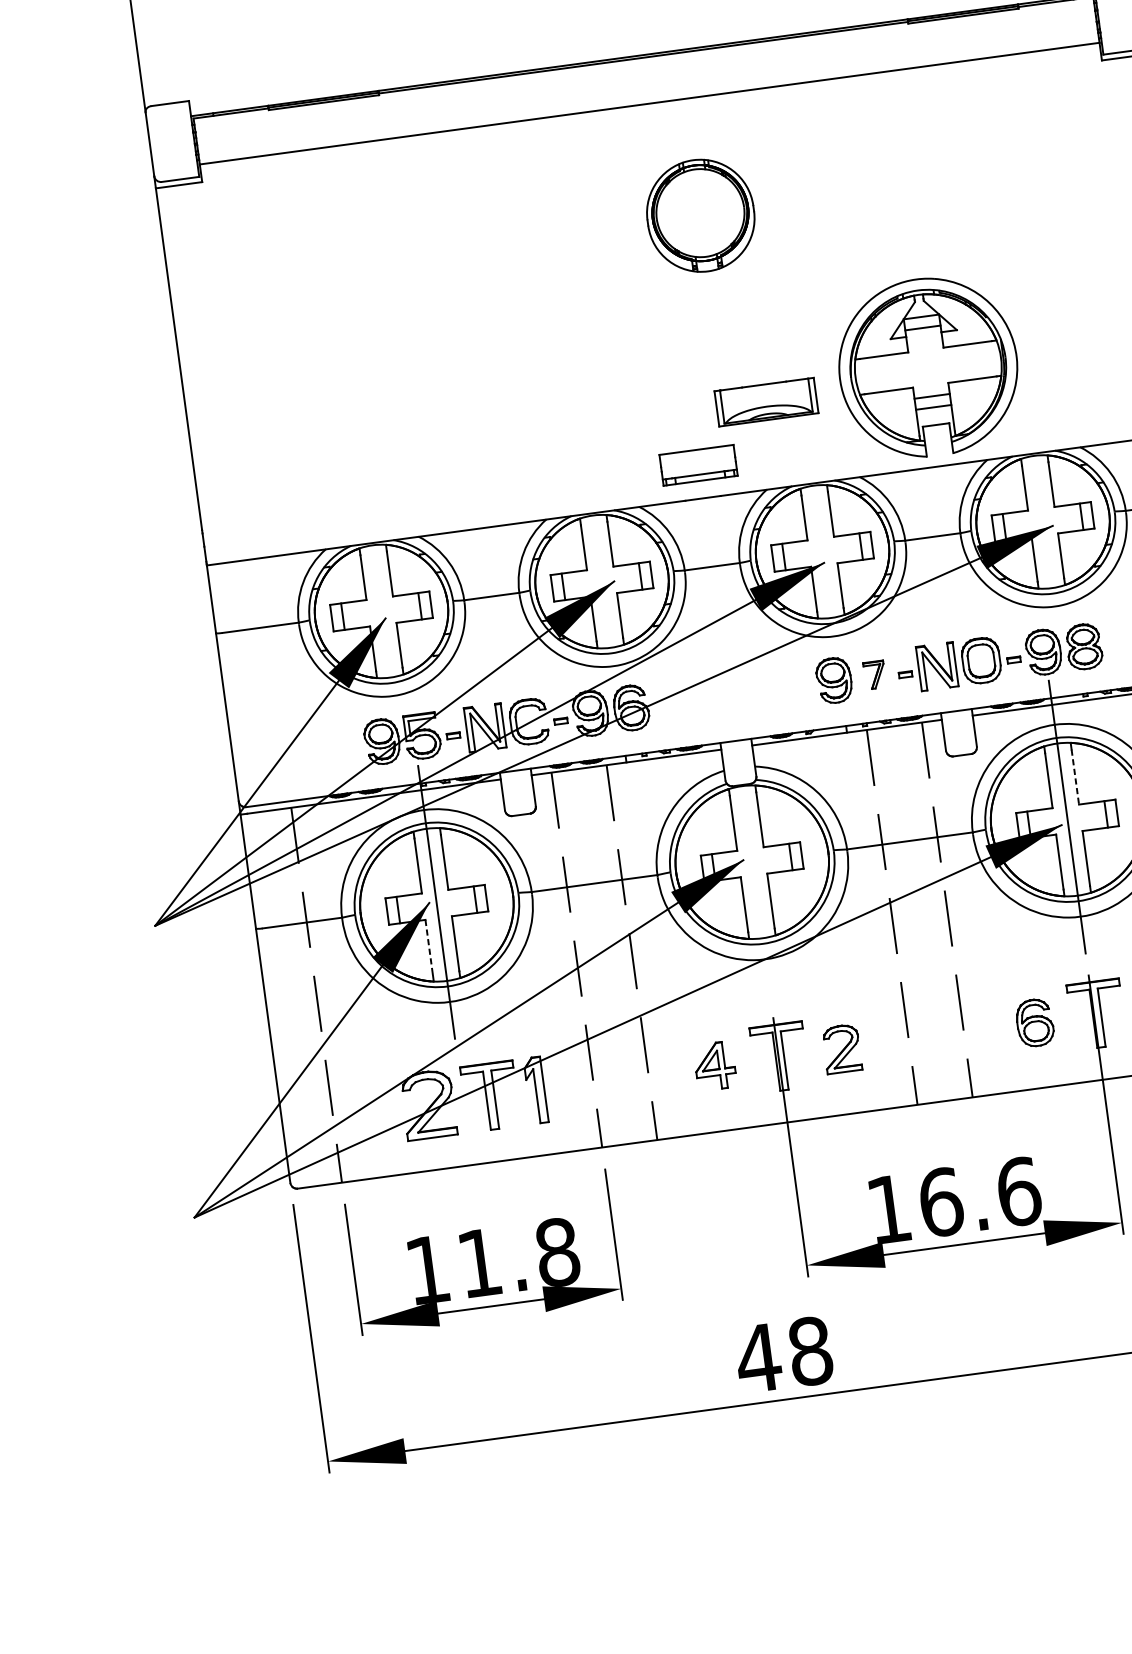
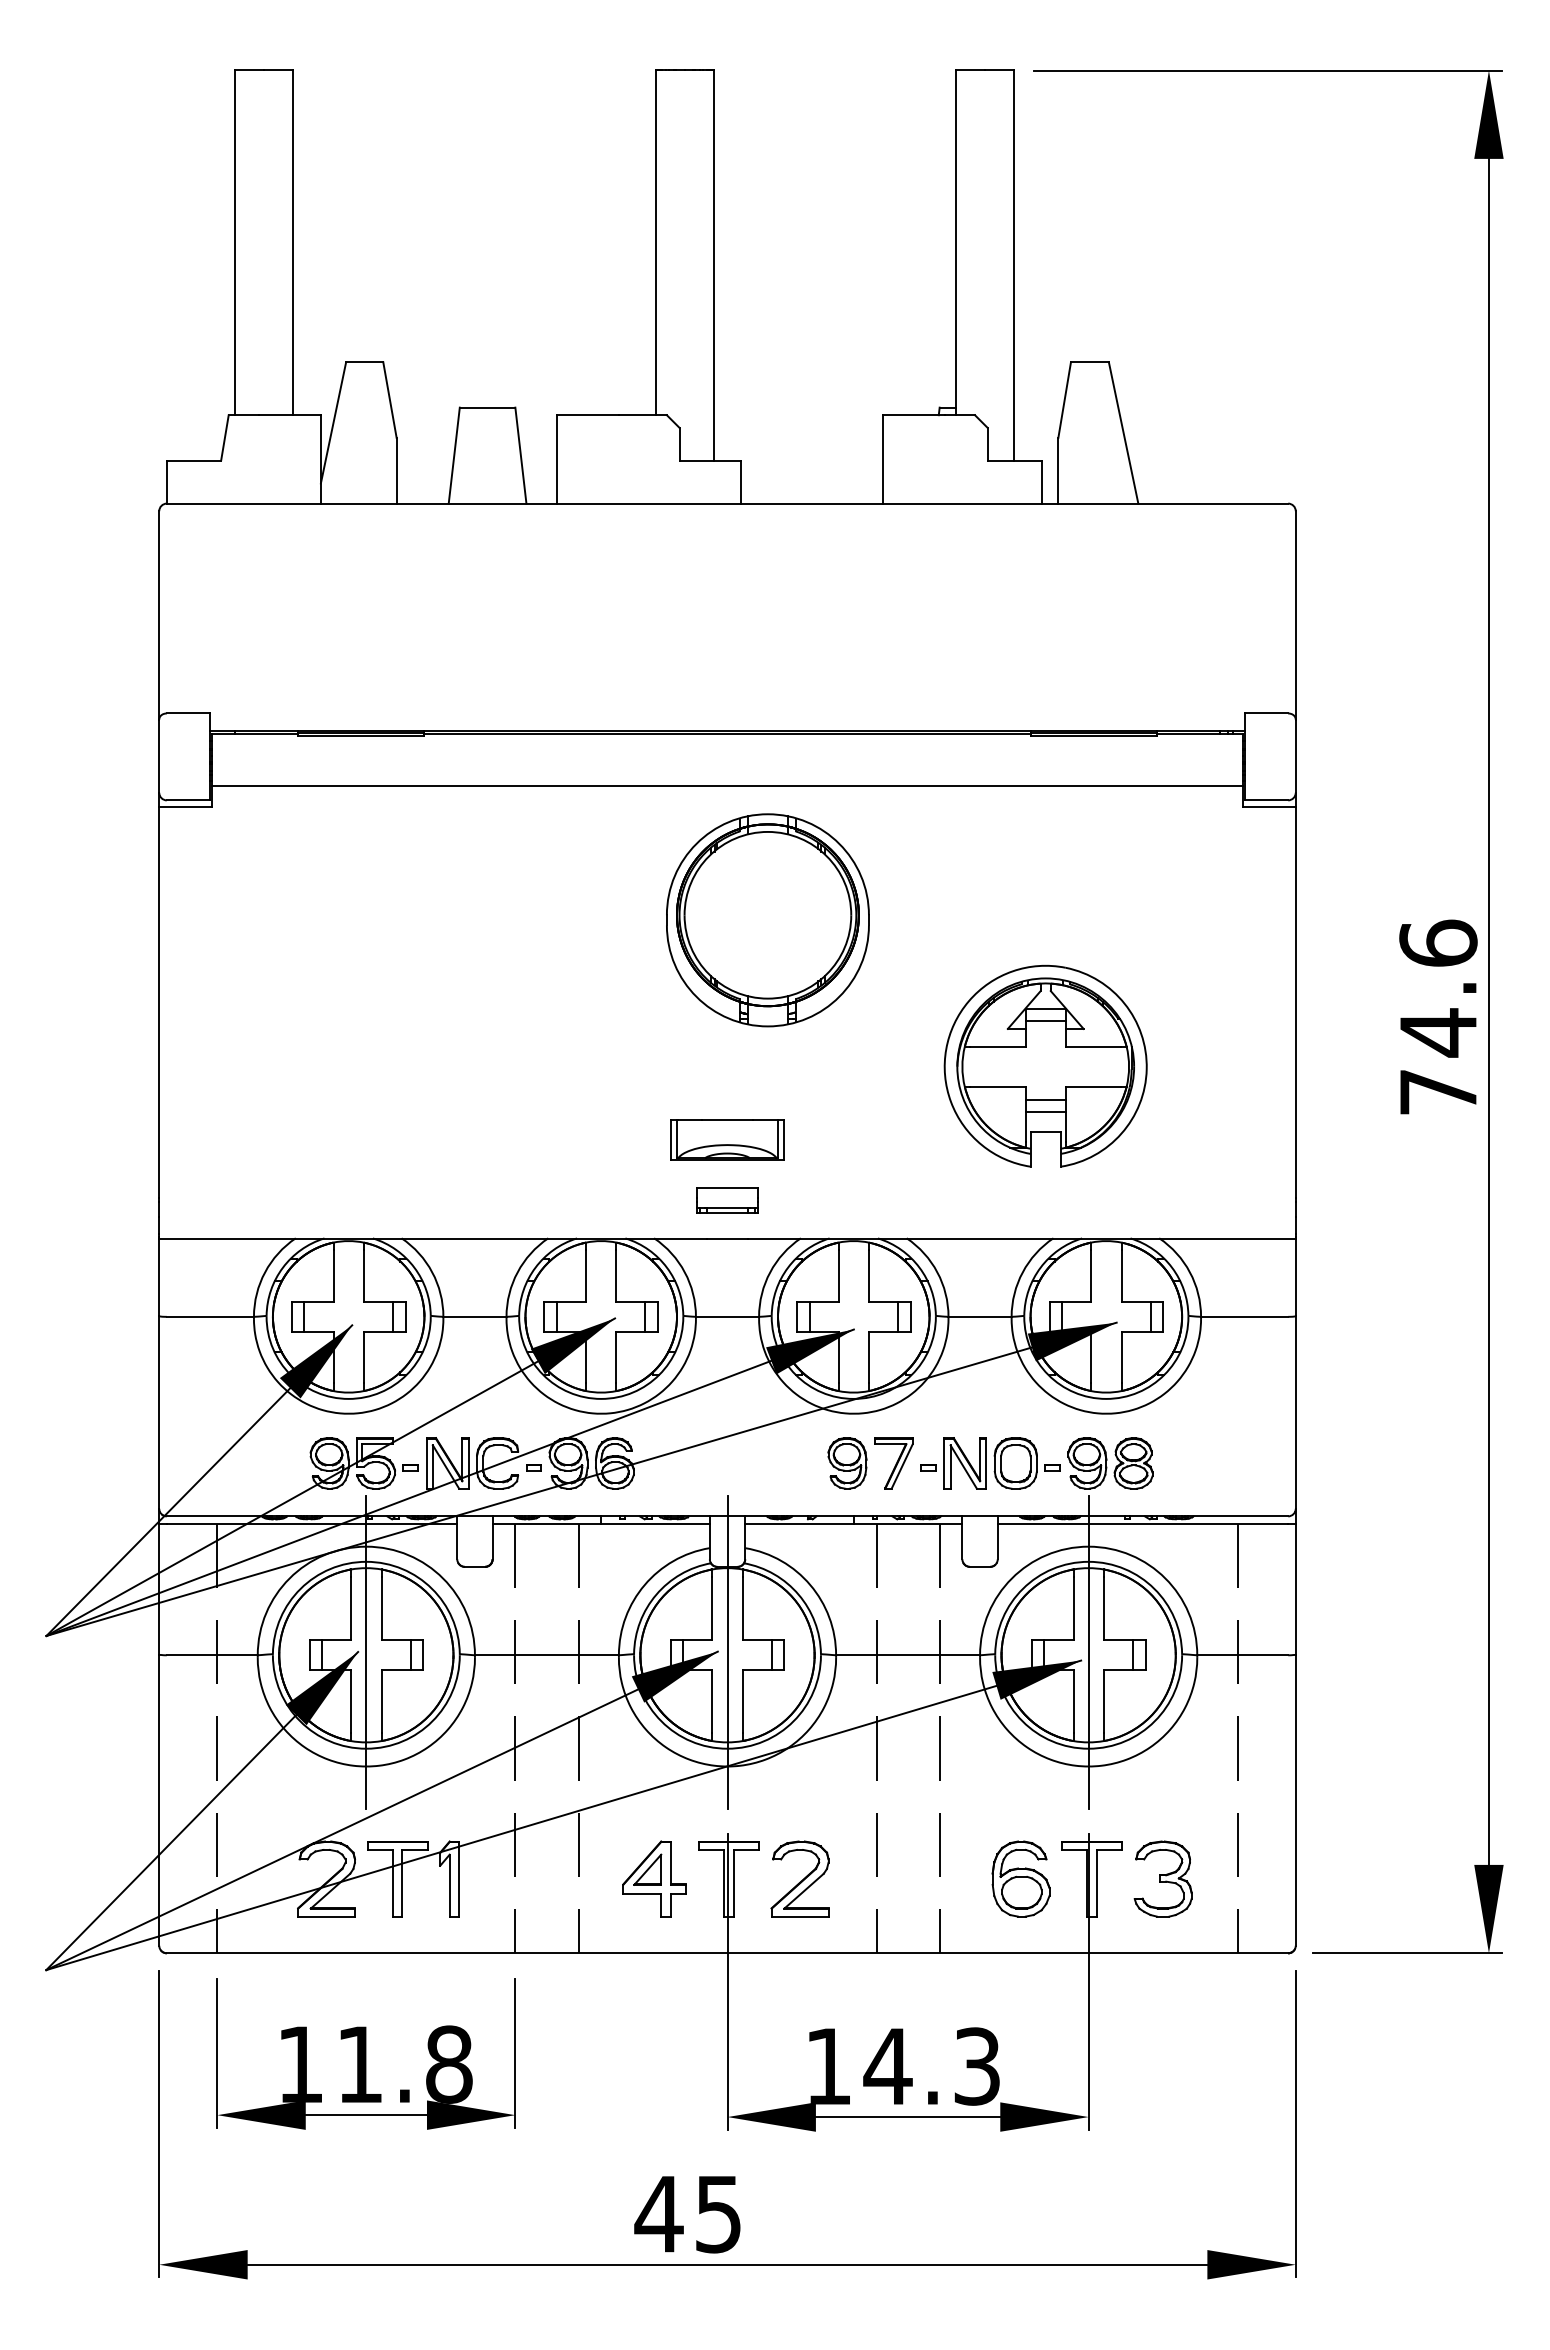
part: (700, 215) -> (767, 920), size x1.67
part: (927, 366) -> (1045, 1065), moved
part: (766, 401) -> (727, 1139), moved
part: (698, 465) -> (727, 1200), size x0.71
part: (874, 675) -> (893, 1463), size x1.67
line: (1075, 777) -> (1103, 1609), dashed -> solid
line: (751, 859) -> (727, 1652), added
line: (429, 947) -> (351, 1702), dashed -> solid
part: (1034, 1022) -> (1020, 1878), size x1.43
part: (841, 1048) -> (799, 1878), size x1.43
part: (714, 1065) -> (654, 1878), size x1.43
text: (979, 1197) -> (932, 2066), 16.6 -> 14.3
text: (810, 1351) -> (718, 2214), 48 -> 45

